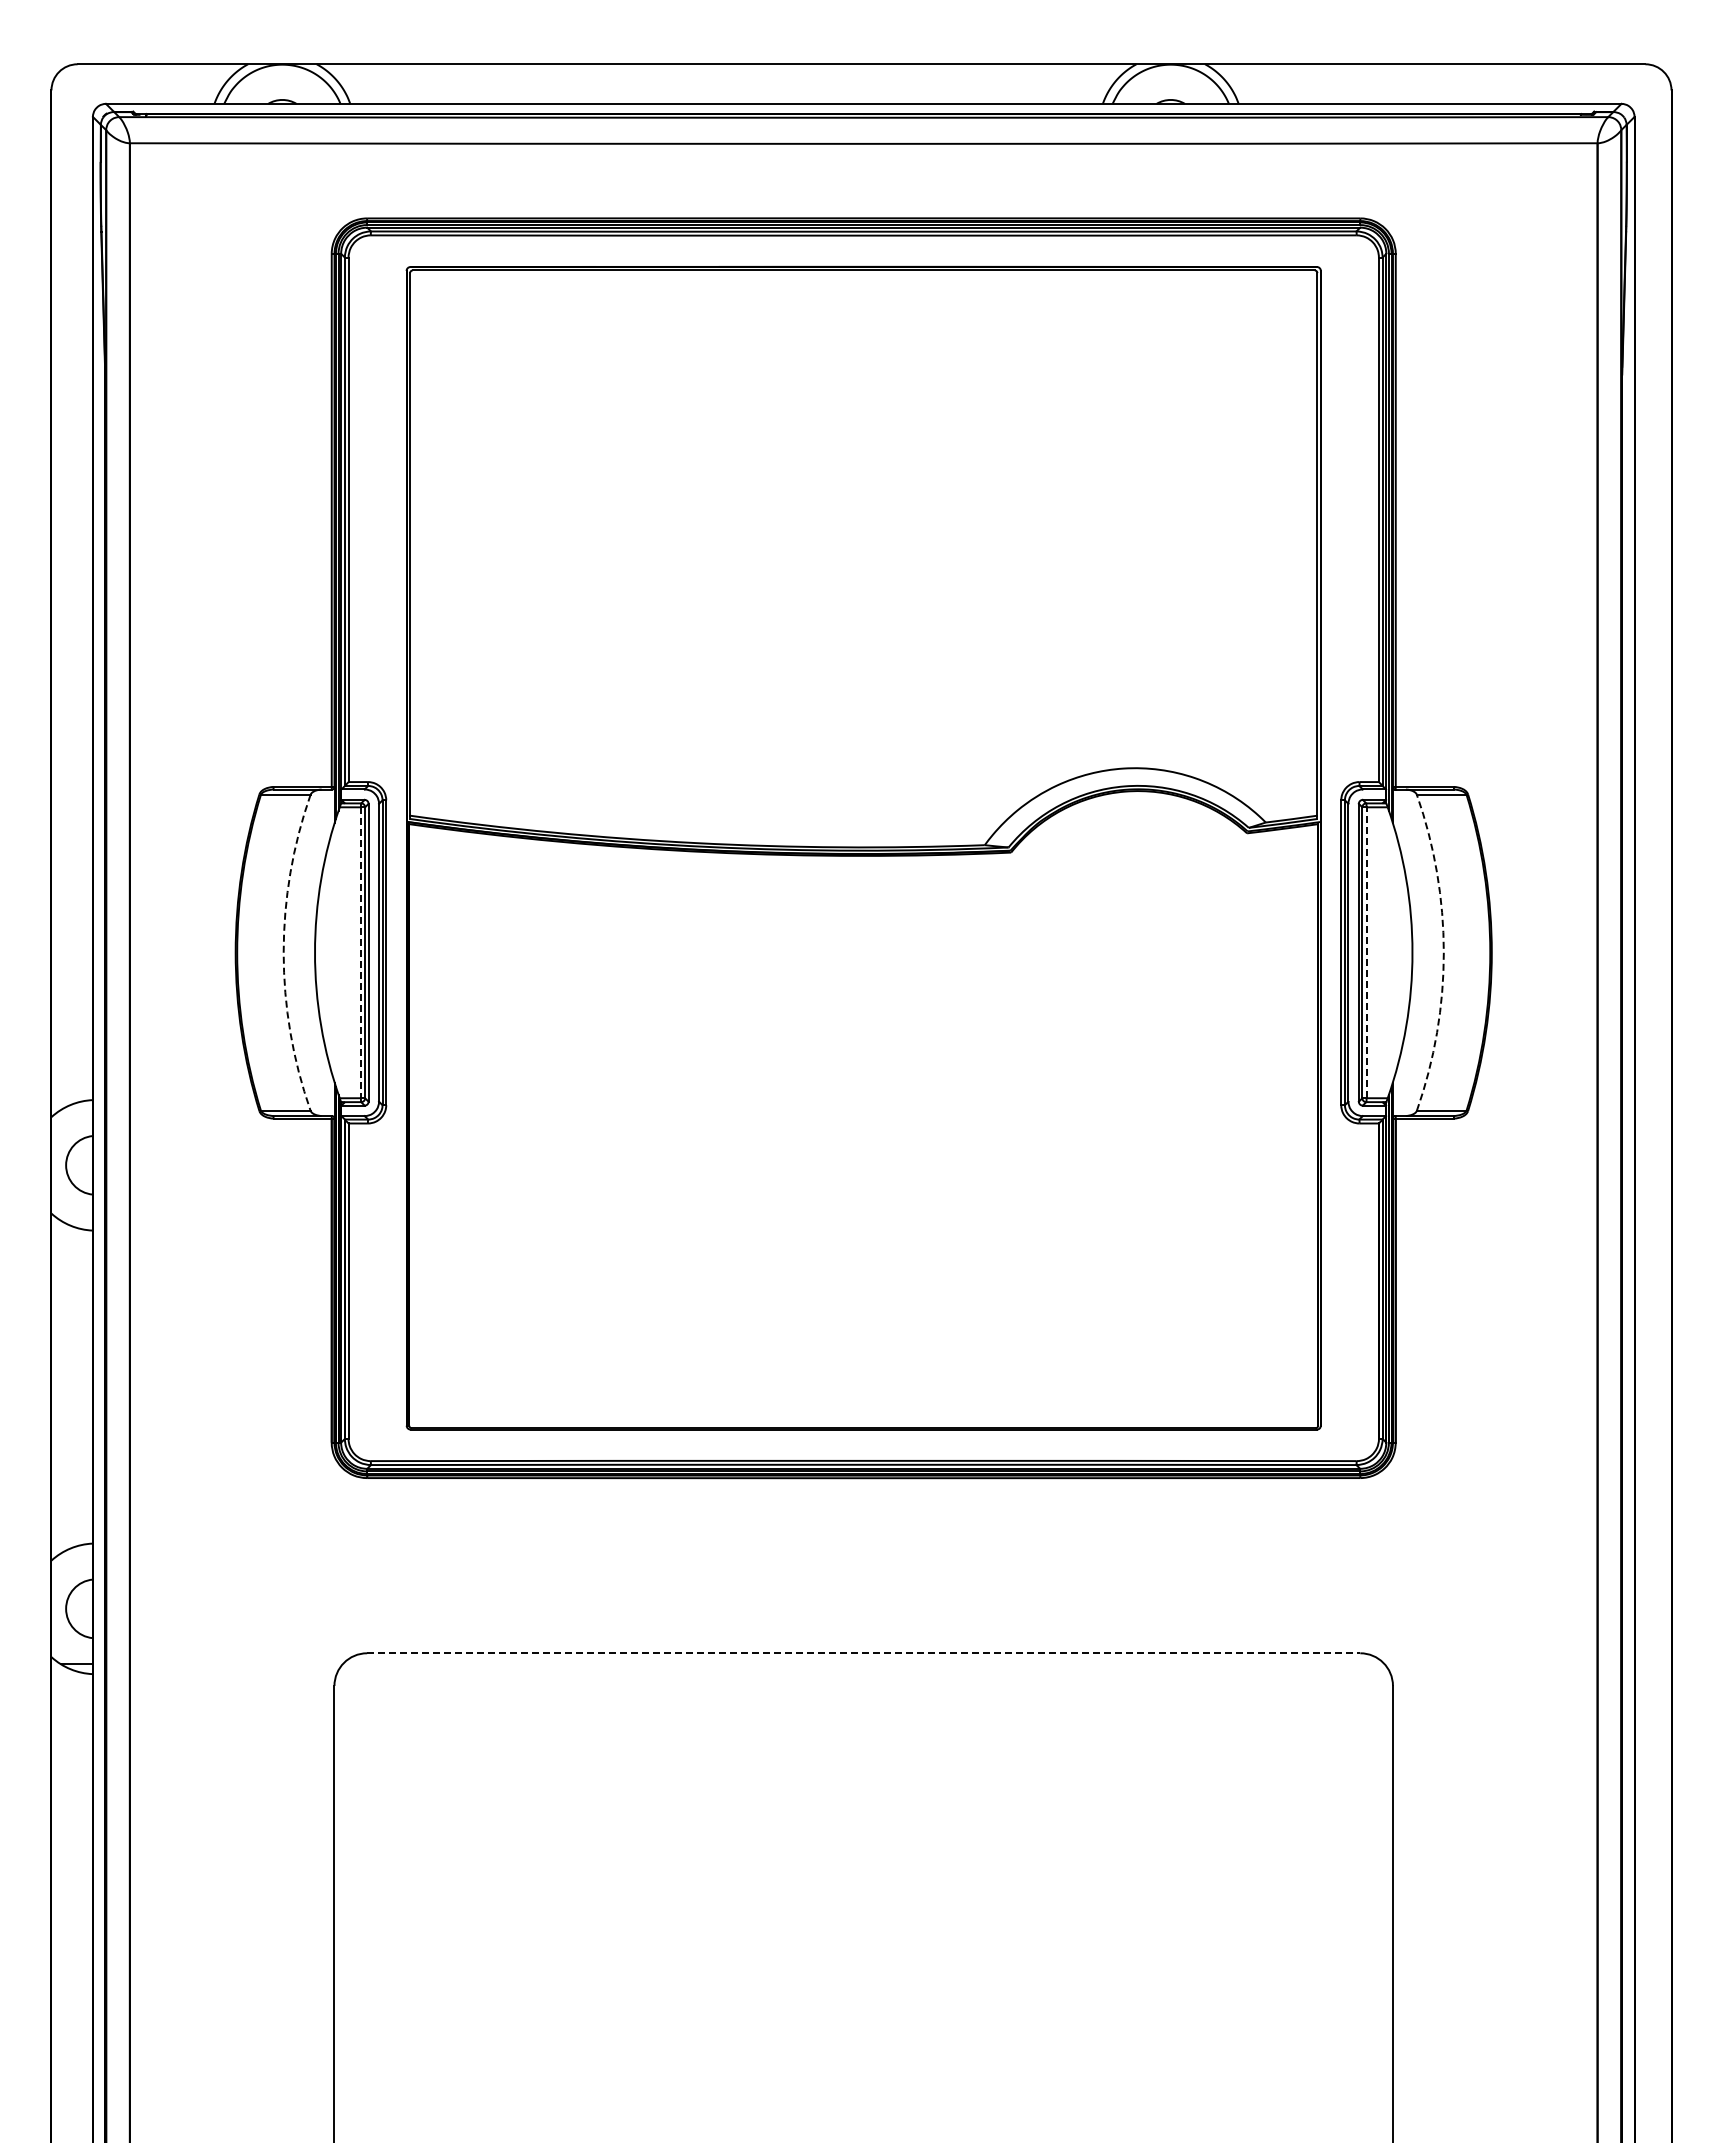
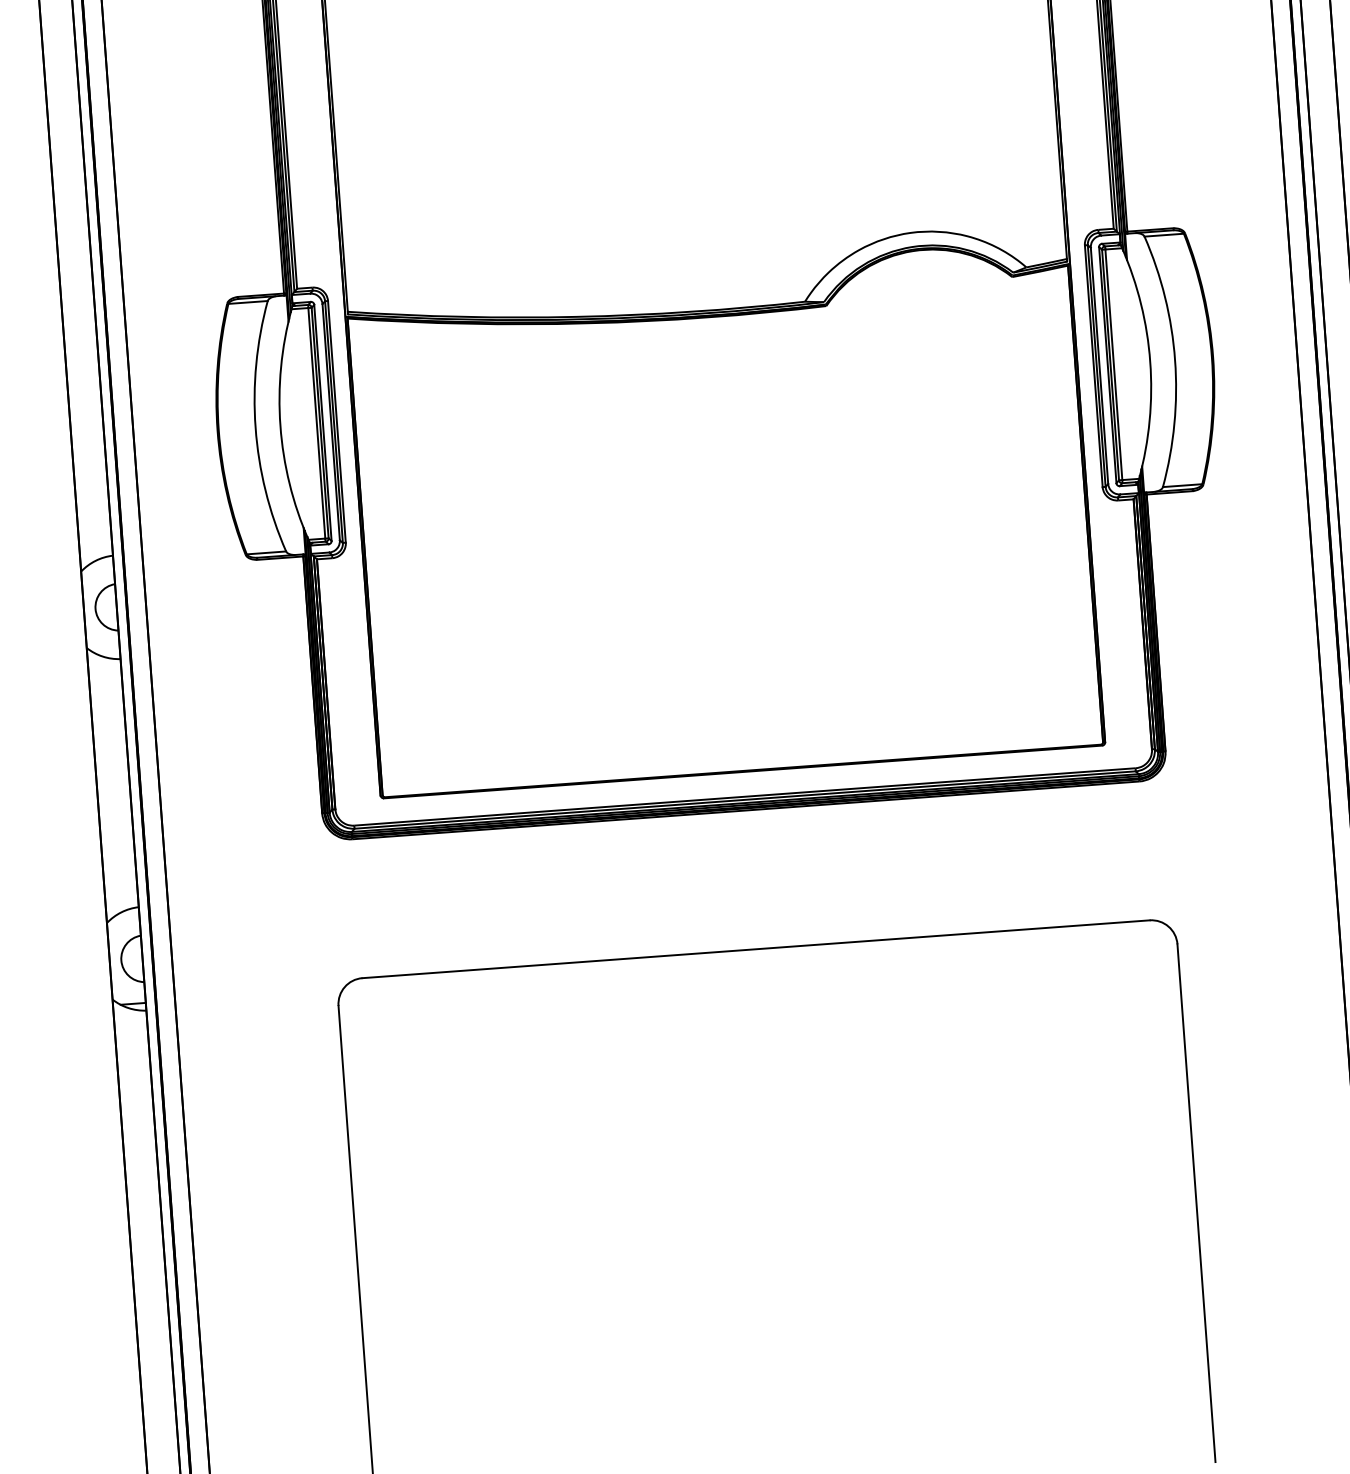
arc: (283, 952) -> (255, 427), dashed -> solid
line: (1366, 952) -> (1113, 364), dashed -> solid
arc: (1443, 952) -> (1174, 360), dashed -> solid
line: (360, 953) -> (316, 423), dashed -> solid
line: (863, 1653) -> (755, 949), dashed -> solid

